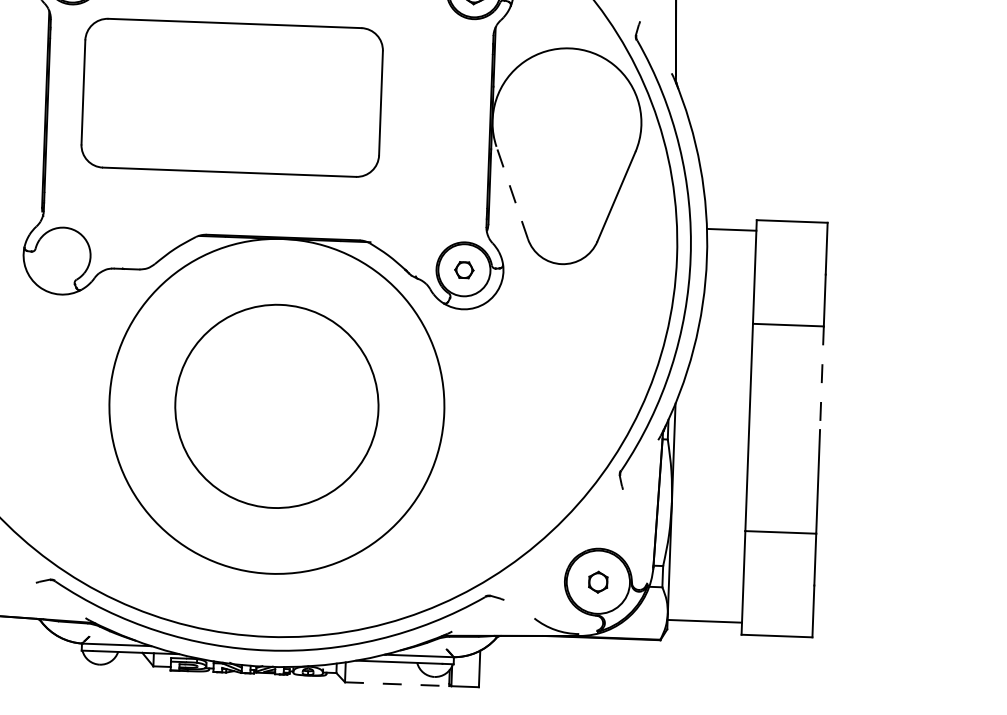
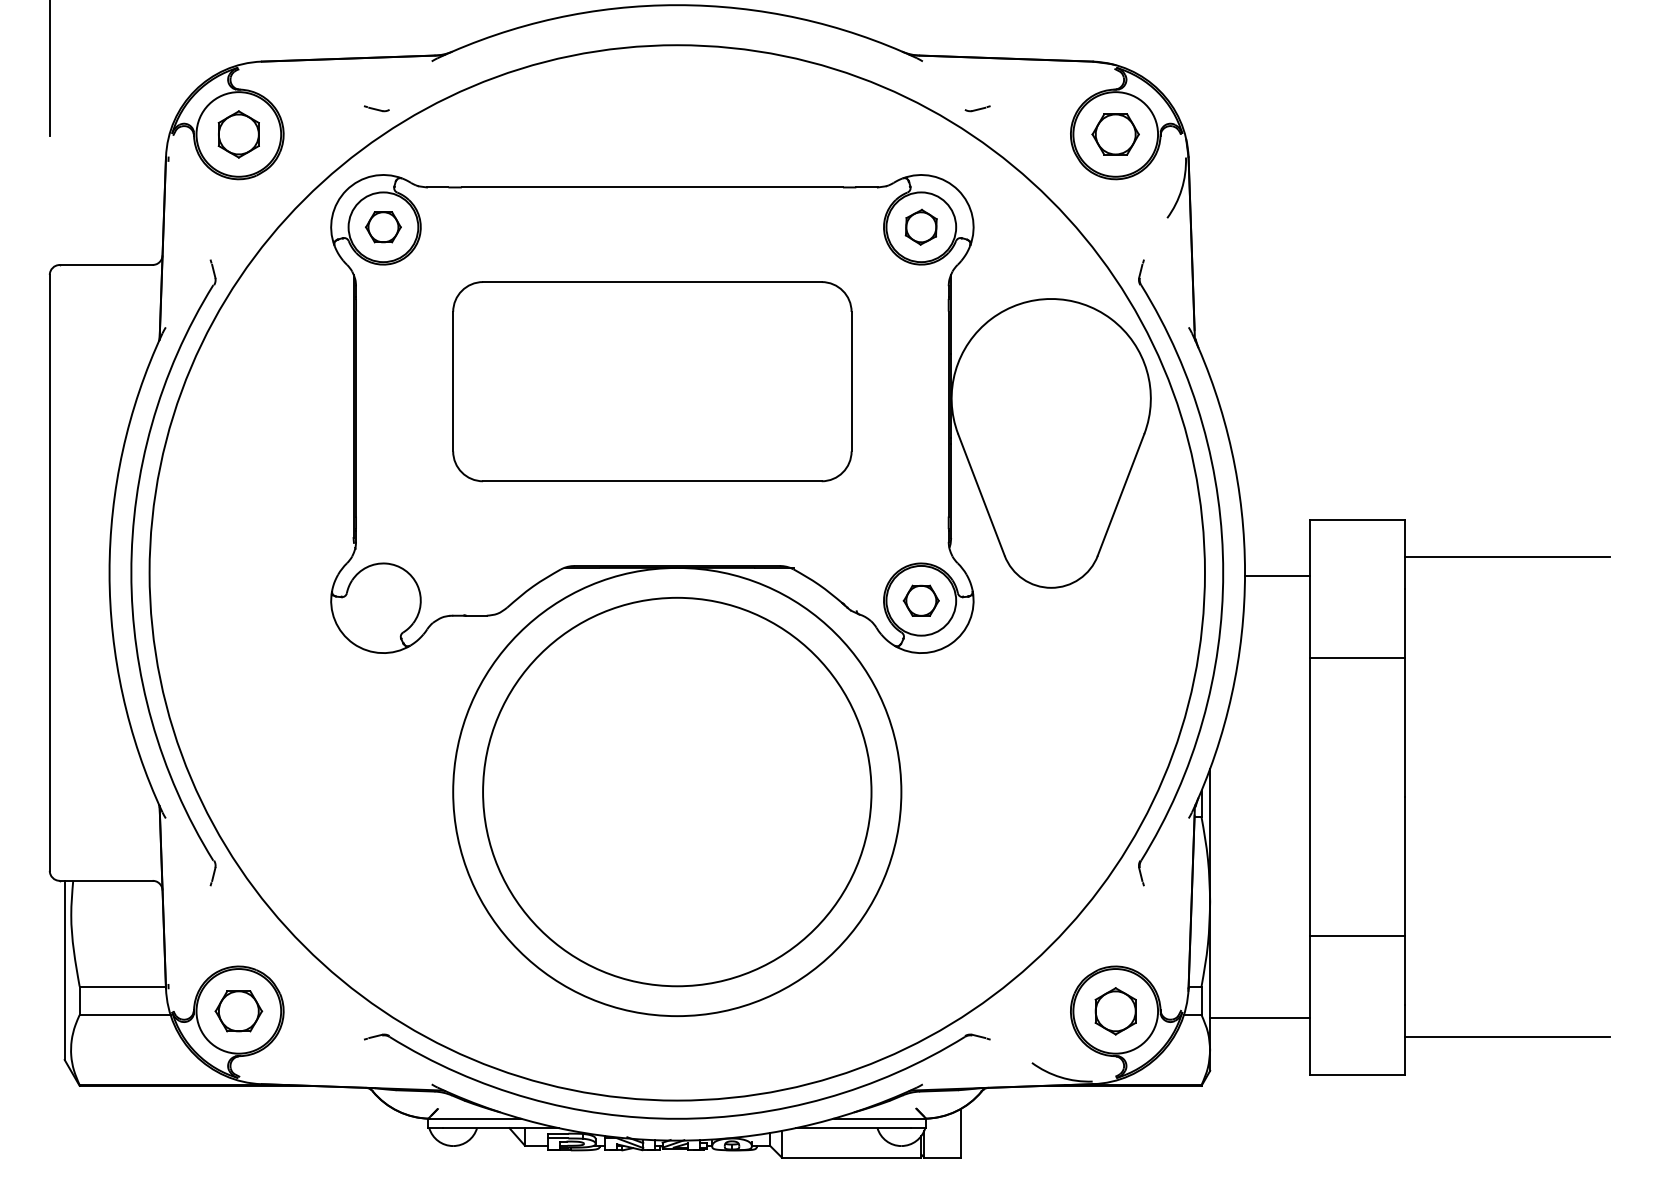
part: (232, 97) -> (652, 381), moved
line: (512, 192) -> (981, 494), dashed -> solid
line: (732, 229) -> (1277, 575), moved
line: (903, 253) -> (1507, 556), added
part: (463, 270) -> (920, 600), size x1.43
line: (821, 378) -> (1404, 728), dashed -> solid
circle: (277, 406) -> (677, 791), size x1.43
part: (598, 582) -> (1115, 1011), size x1.67
line: (890, 612) -> (1507, 1037), added
line: (704, 621) -> (1259, 1018), moved
line: (397, 684) -> (851, 1157), dashed -> solid

